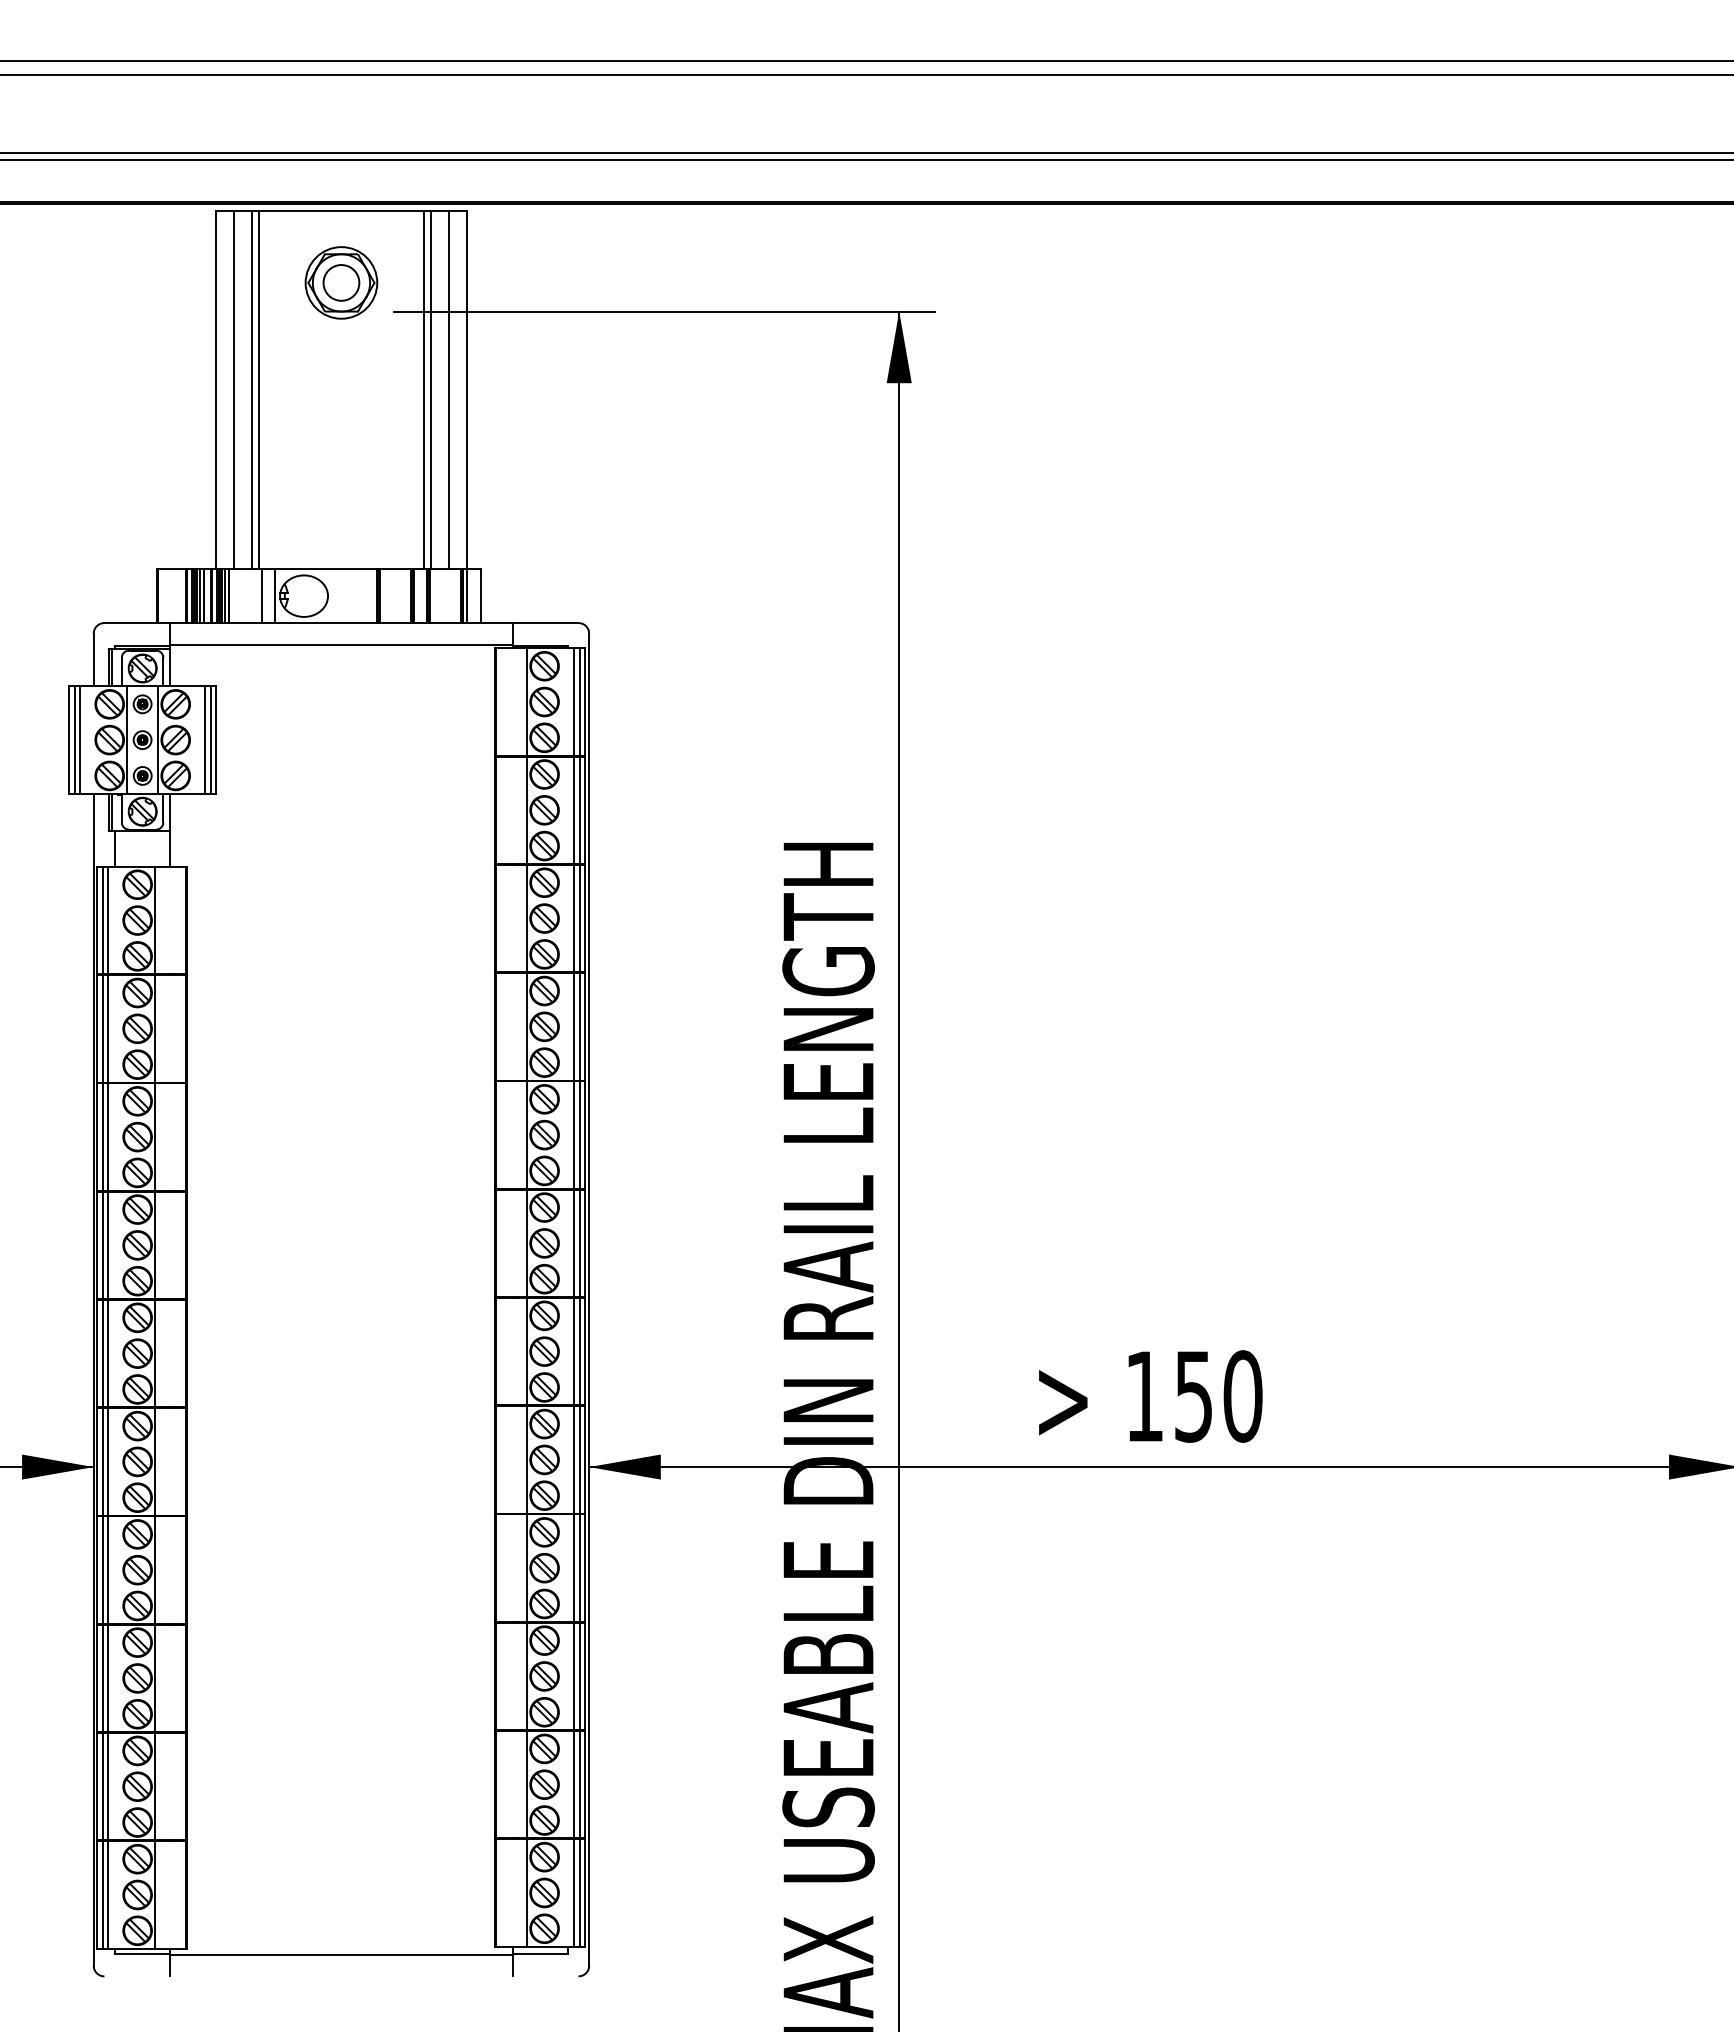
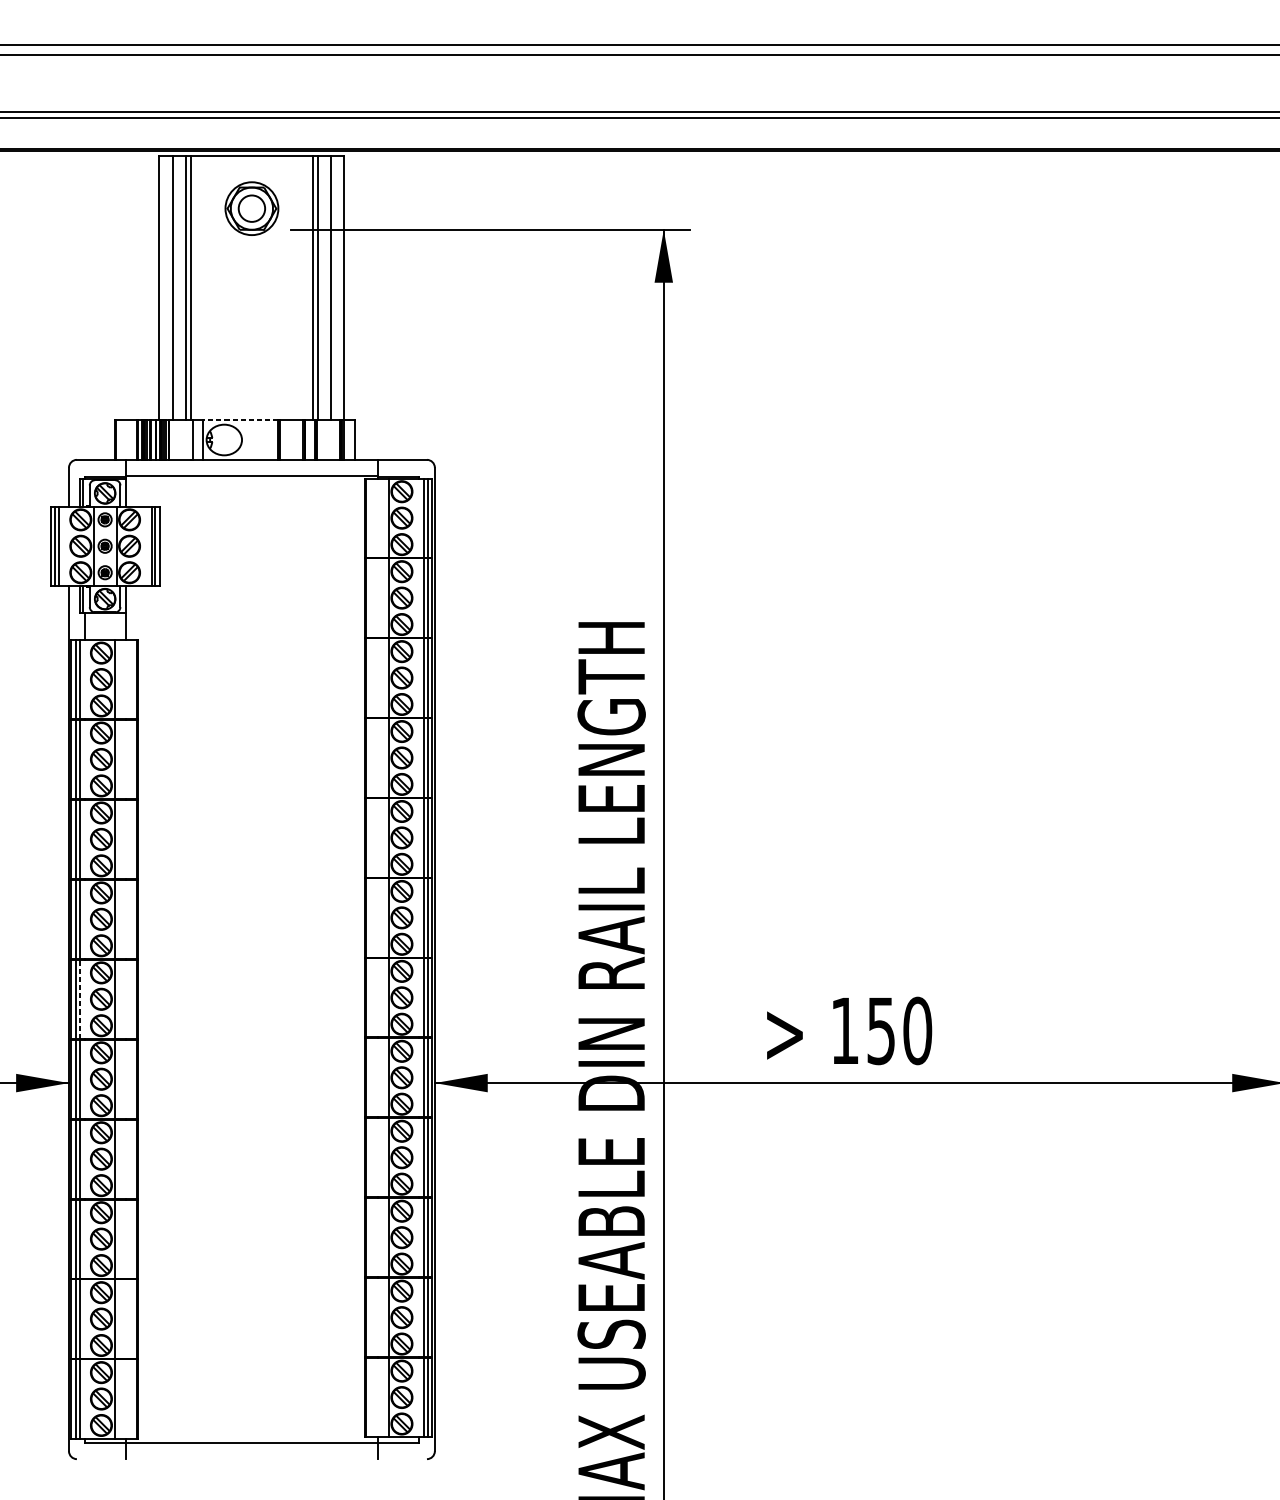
line: (325, 569) -> (240, 420), solid -> dashed
line: (107, 1353) -> (79, 999), solid -> dashed

